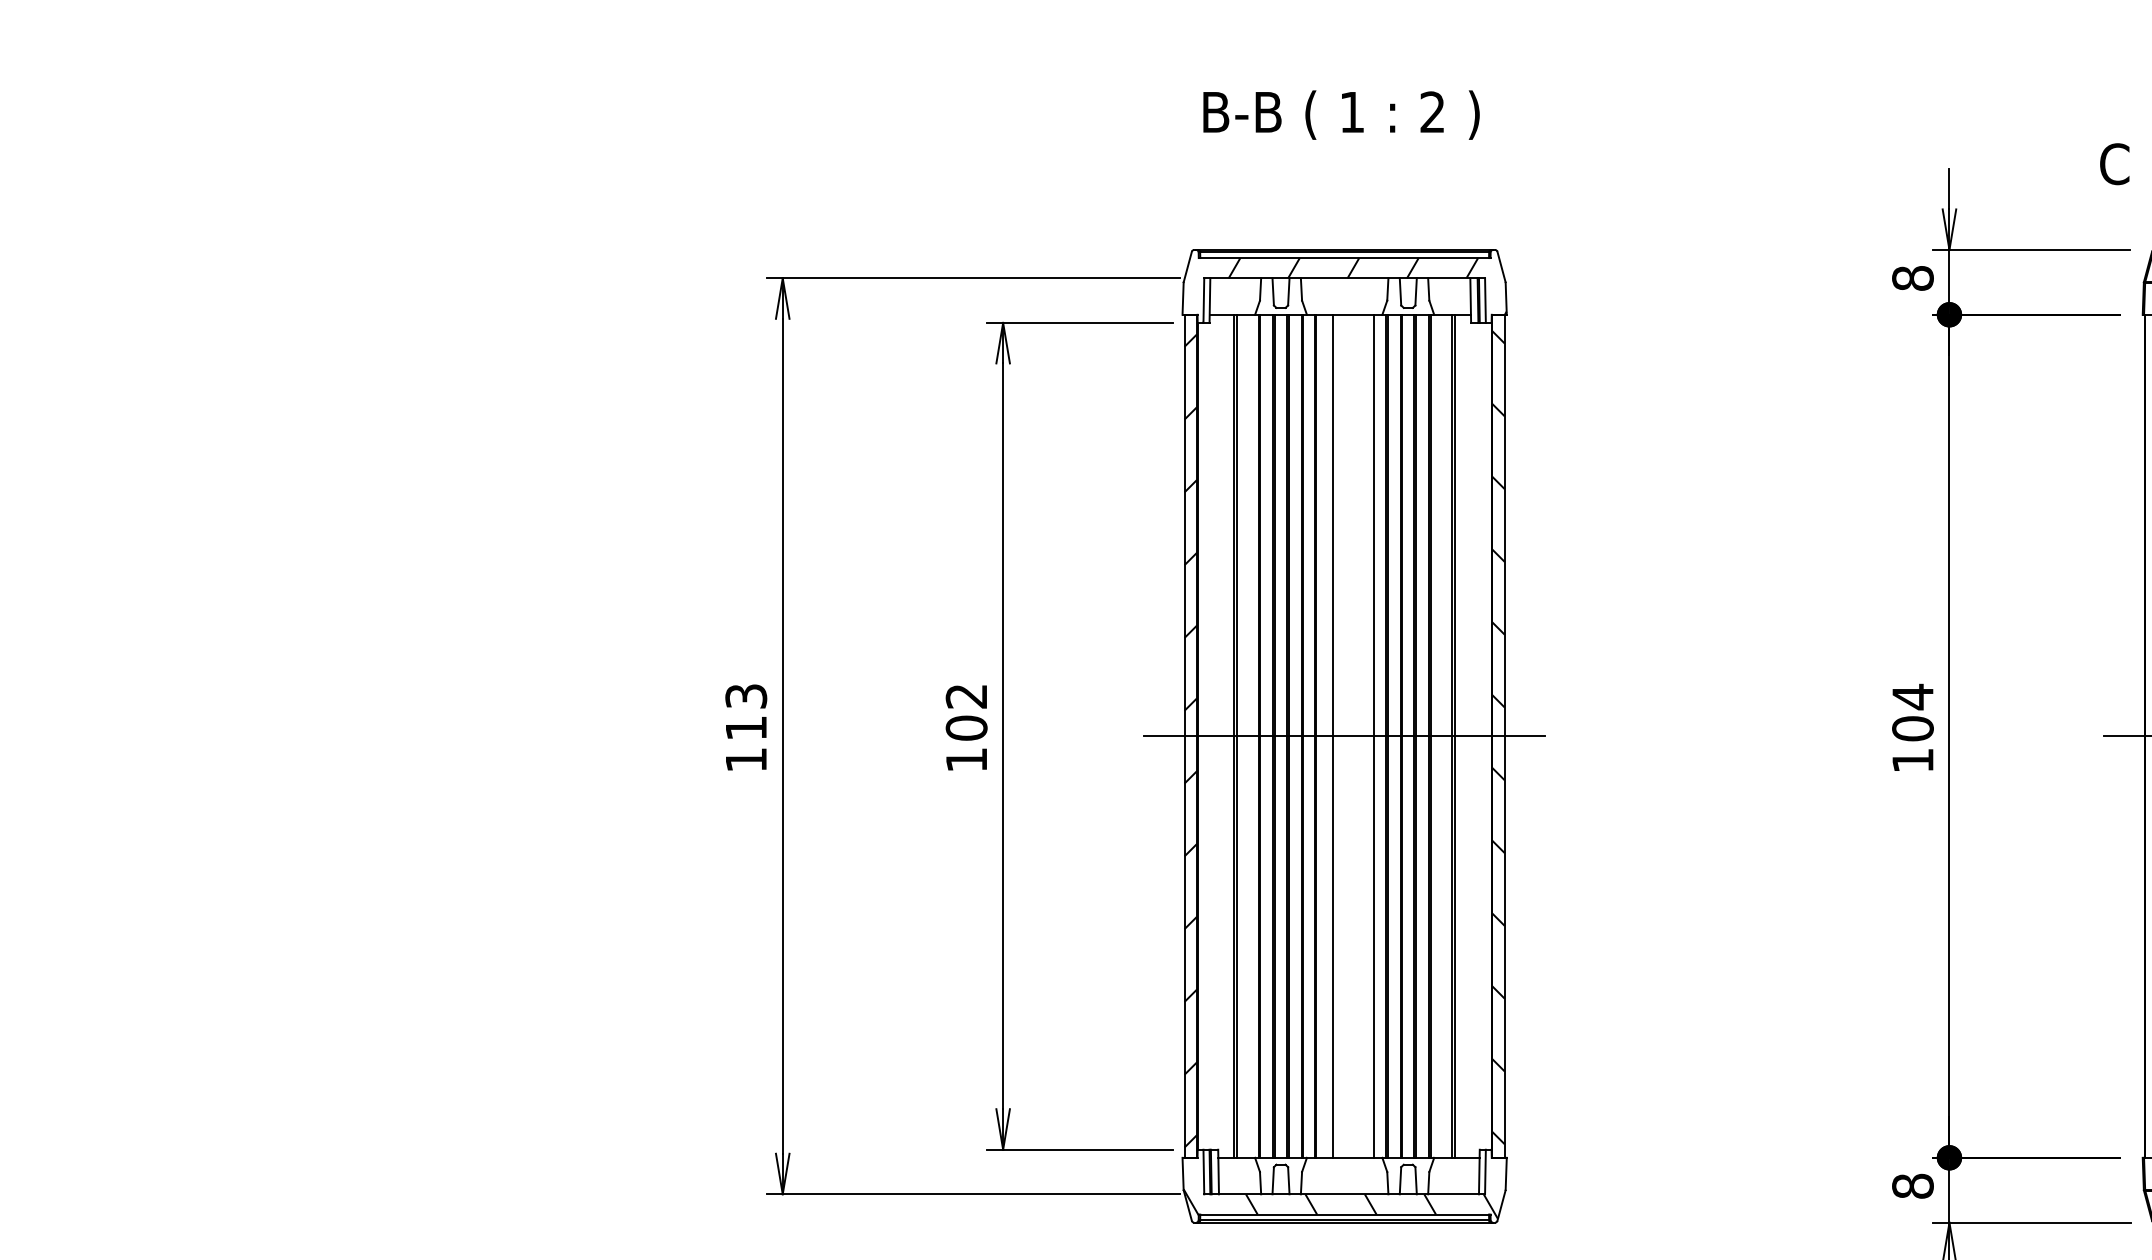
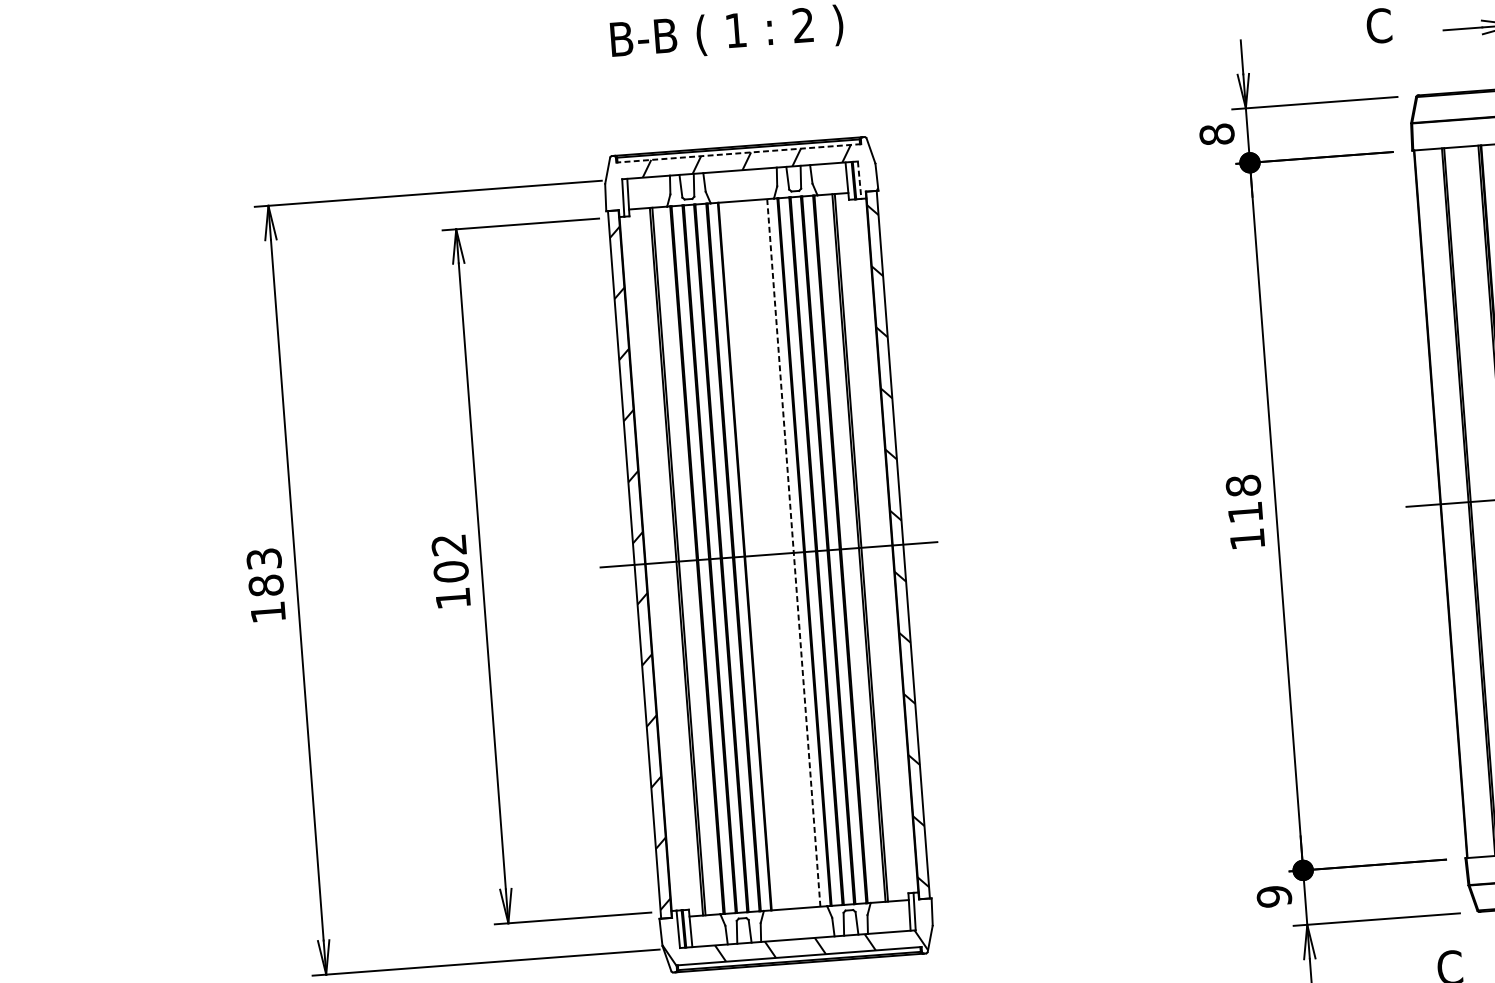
line: (1344, 258) -> (738, 153), solid -> dashed
line: (1485, 301) -> (859, 180), solid -> dashed
text: (1912, 712) -> (1244, 498), 104 -> 118
text: (746, 727) -> (266, 585), 113 -> 183
line: (1332, 735) -> (758, 554), removed
line: (1374, 736) -> (794, 553), solid -> dashed
text: (1912, 1185) -> (1273, 895), 8 -> 9

